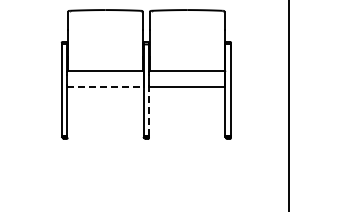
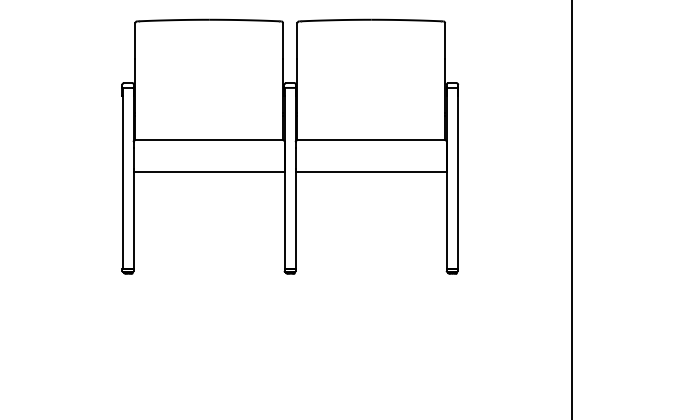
line: (106, 86) -> (211, 171), dashed -> solid
line: (149, 110) -> (296, 218), dashed -> solid

